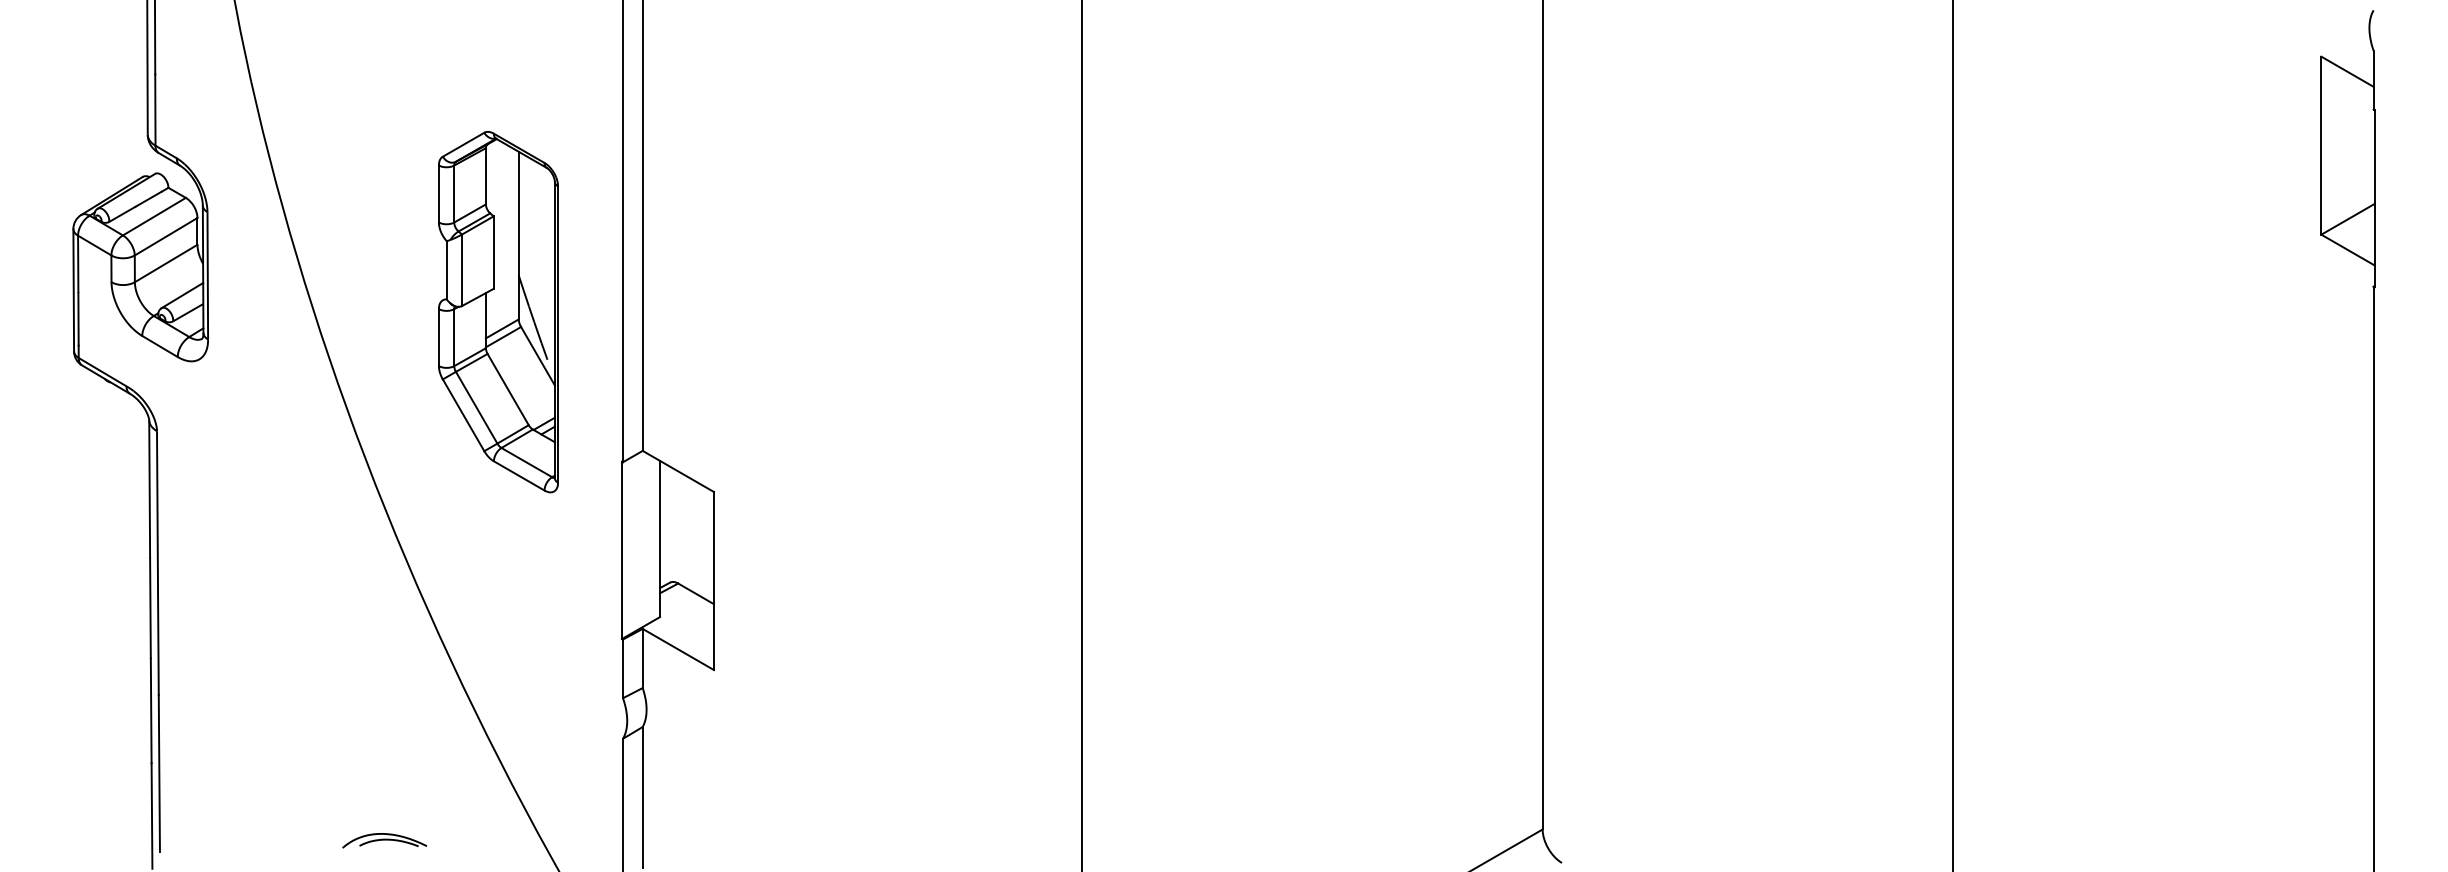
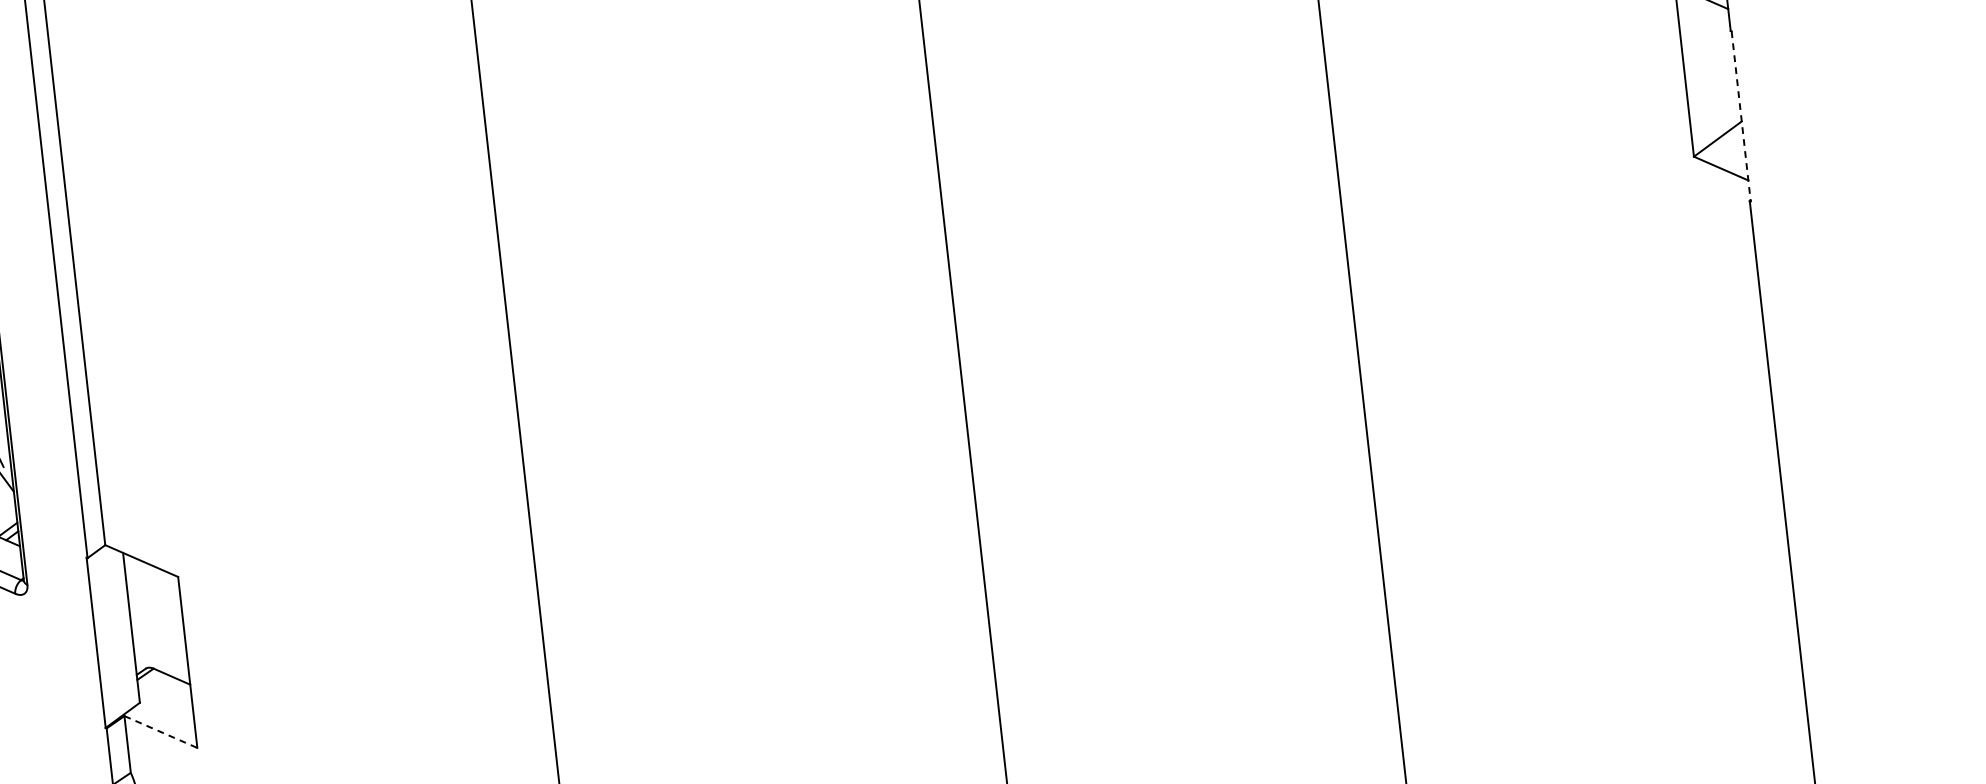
line: (2374, 198) -> (1741, 116), solid -> dashed
line: (678, 649) -> (161, 731), solid -> dashed

